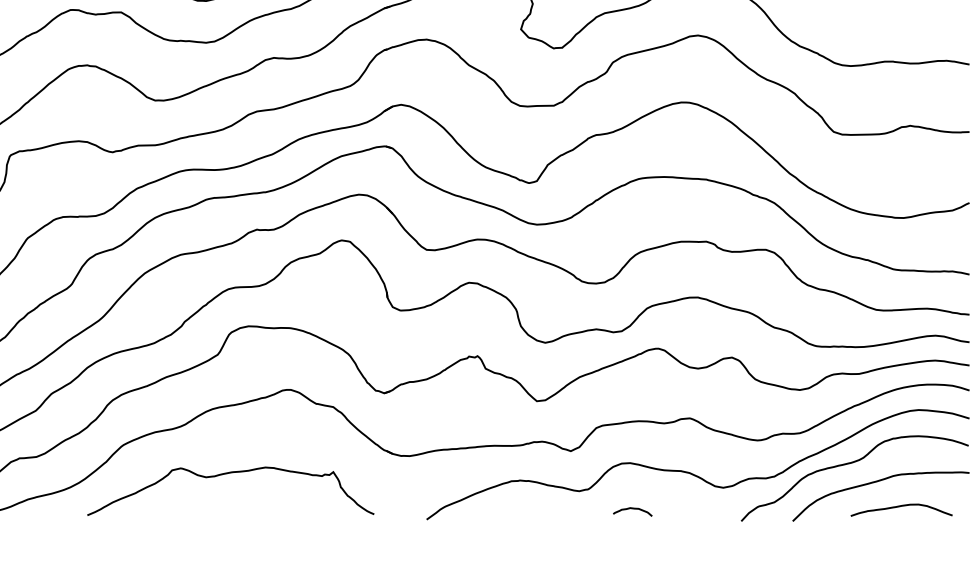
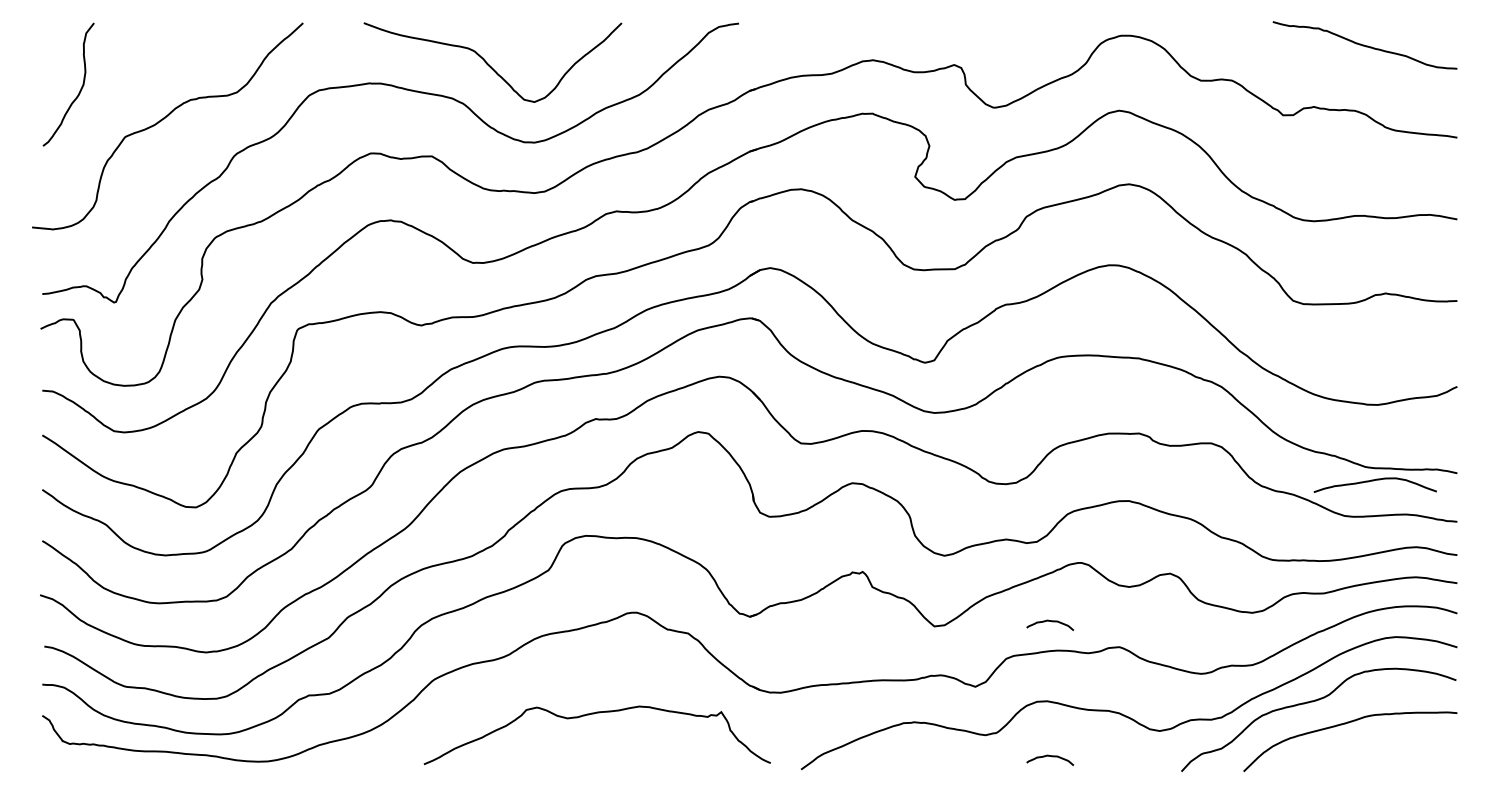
curve: (633, 397) -> (1051, 622), added
curve: (228, 474) -> (594, 714), moved
curve: (900, 507) -> (1373, 481), moved

